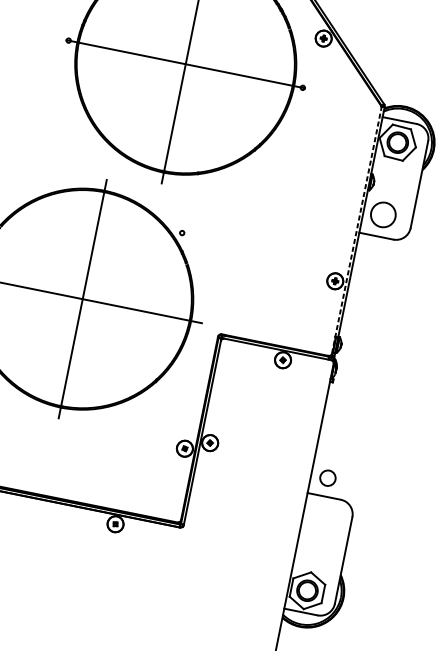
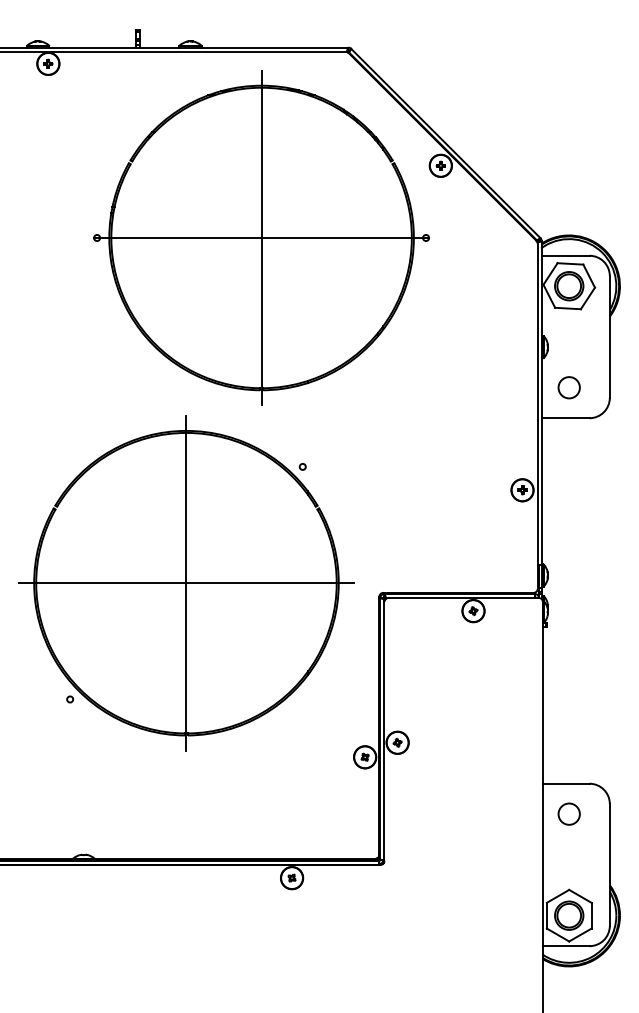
circle: (382, 214) -> (568, 387), size x0.62
line: (356, 230) -> (537, 416), dashed -> solid
circle: (327, 477) -> (568, 813), moved

